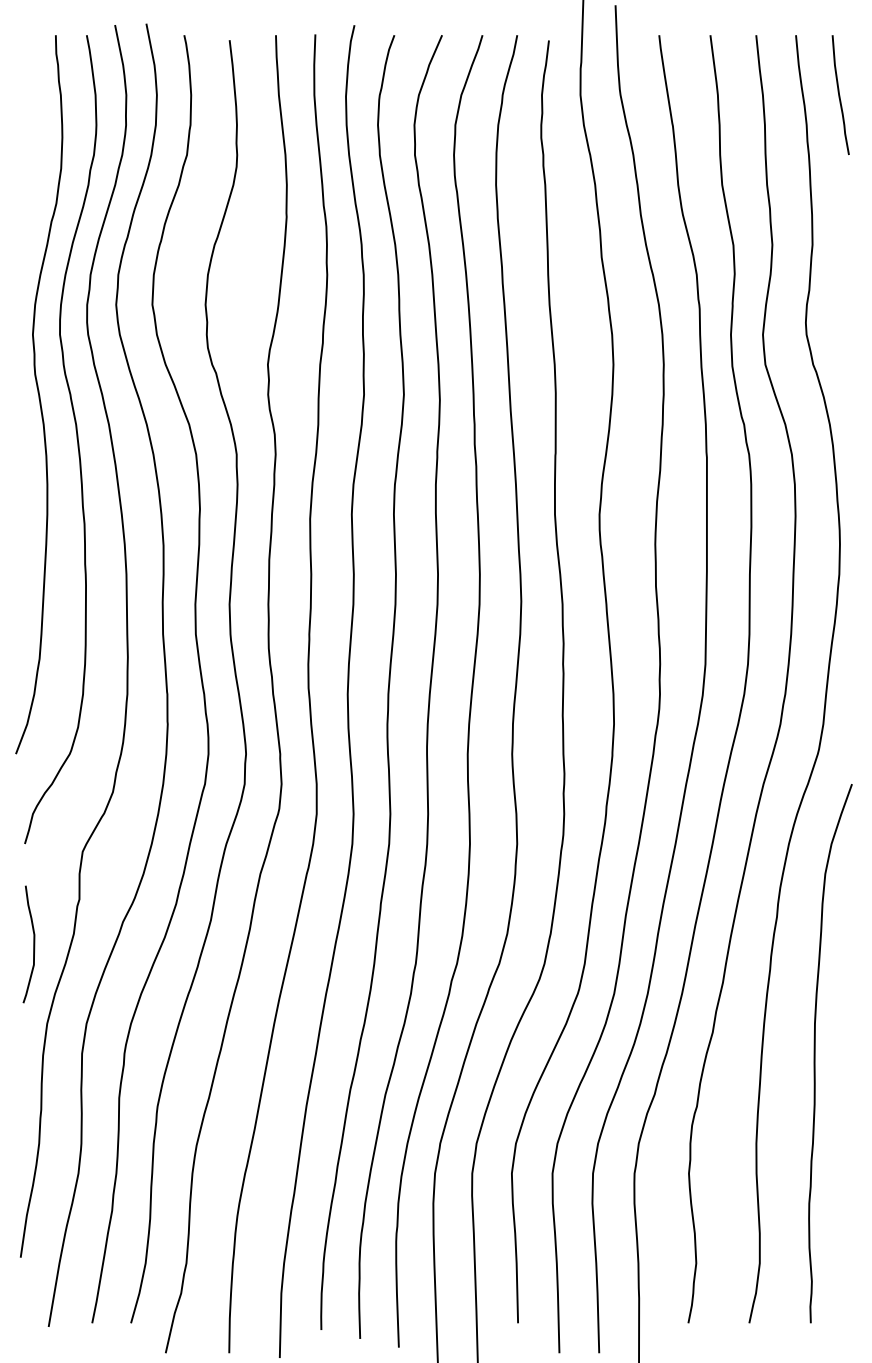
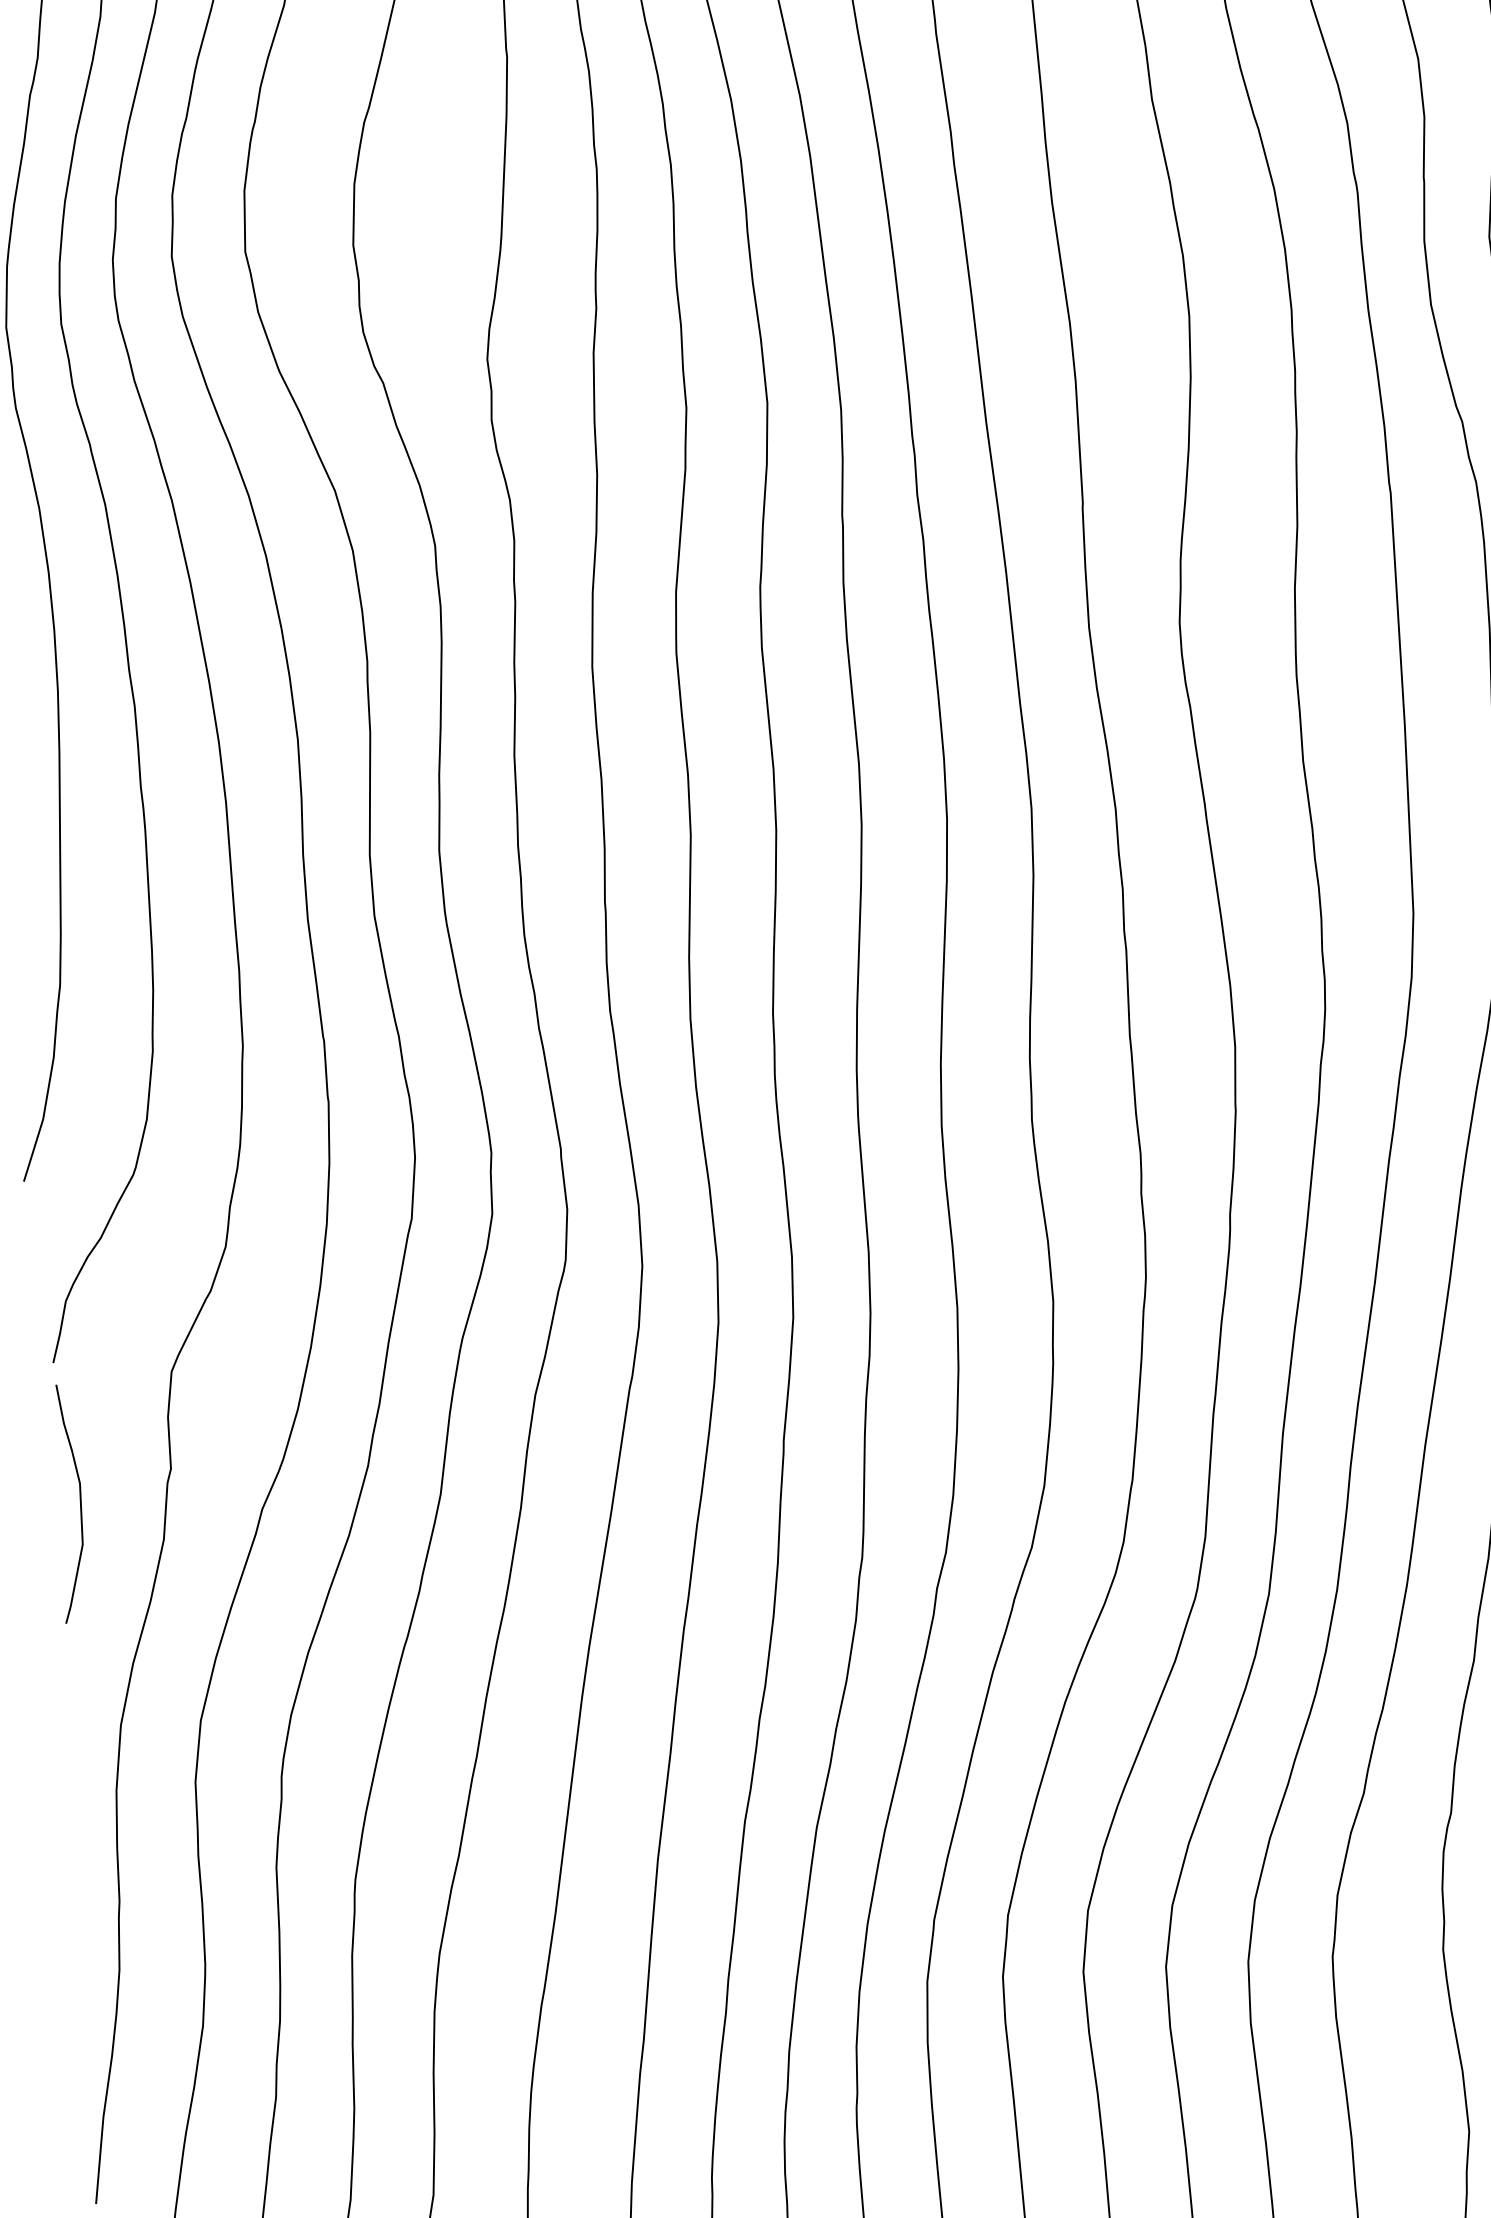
curve: (33, 944) -> (79, 1503), moved

